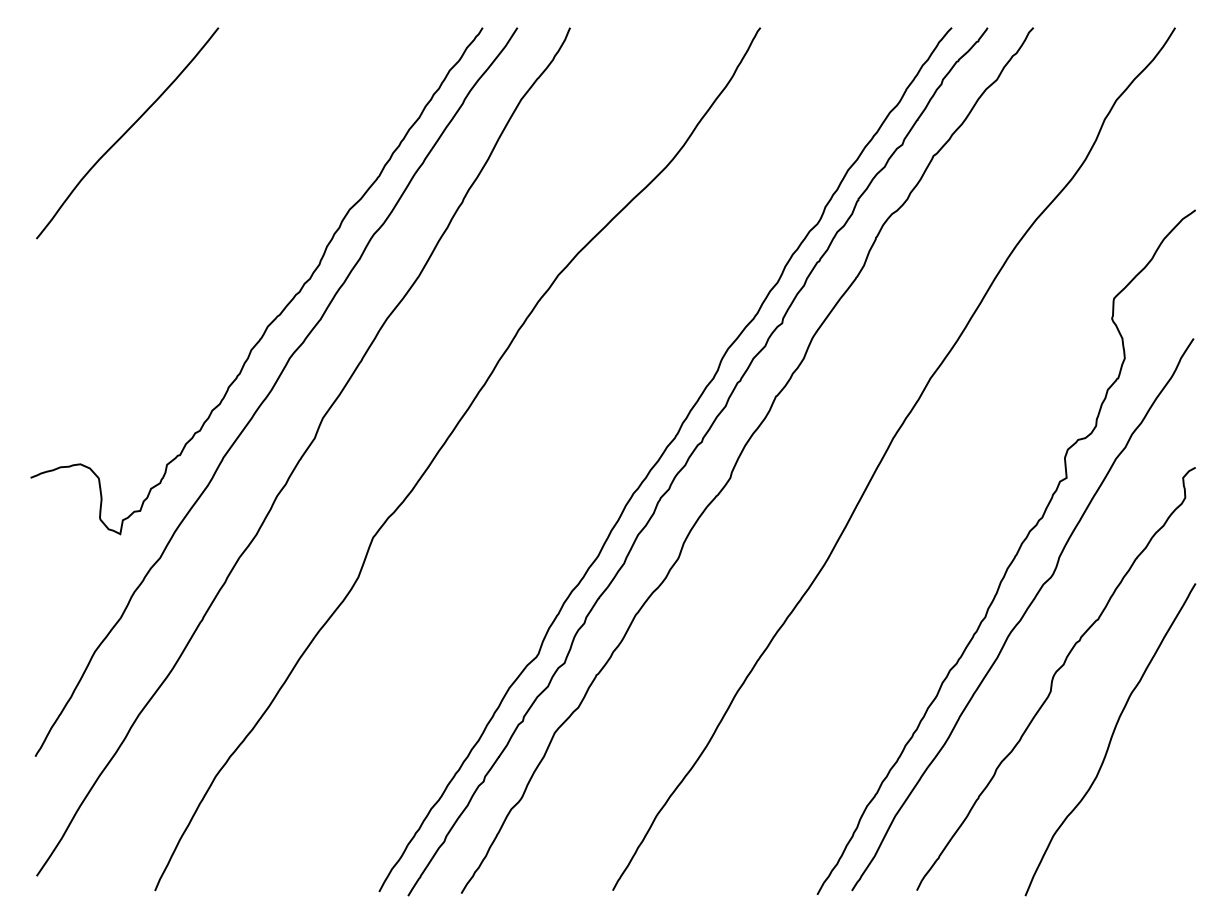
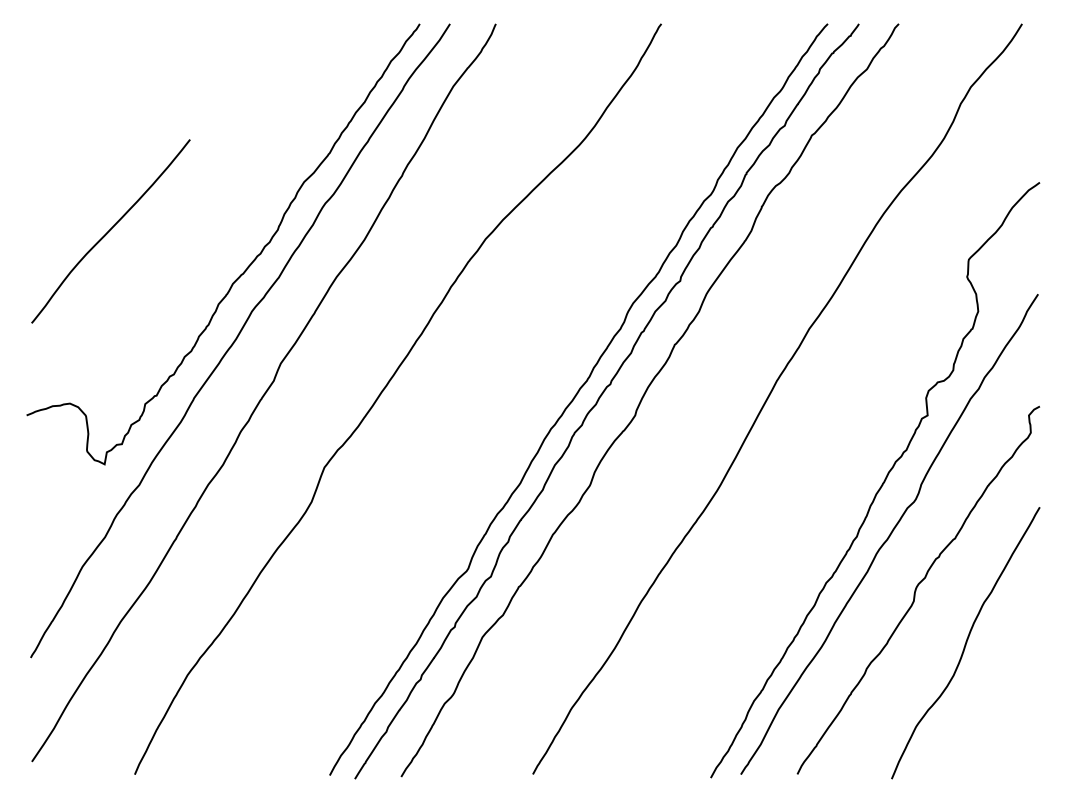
curve: (127, 132) -> (110, 230), moved

